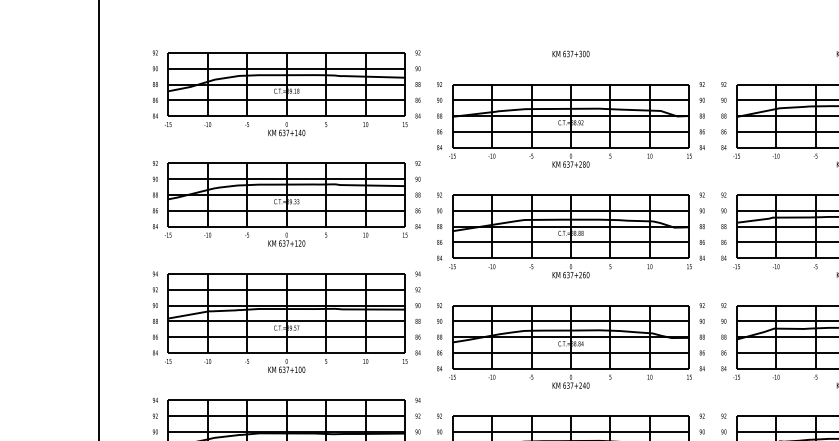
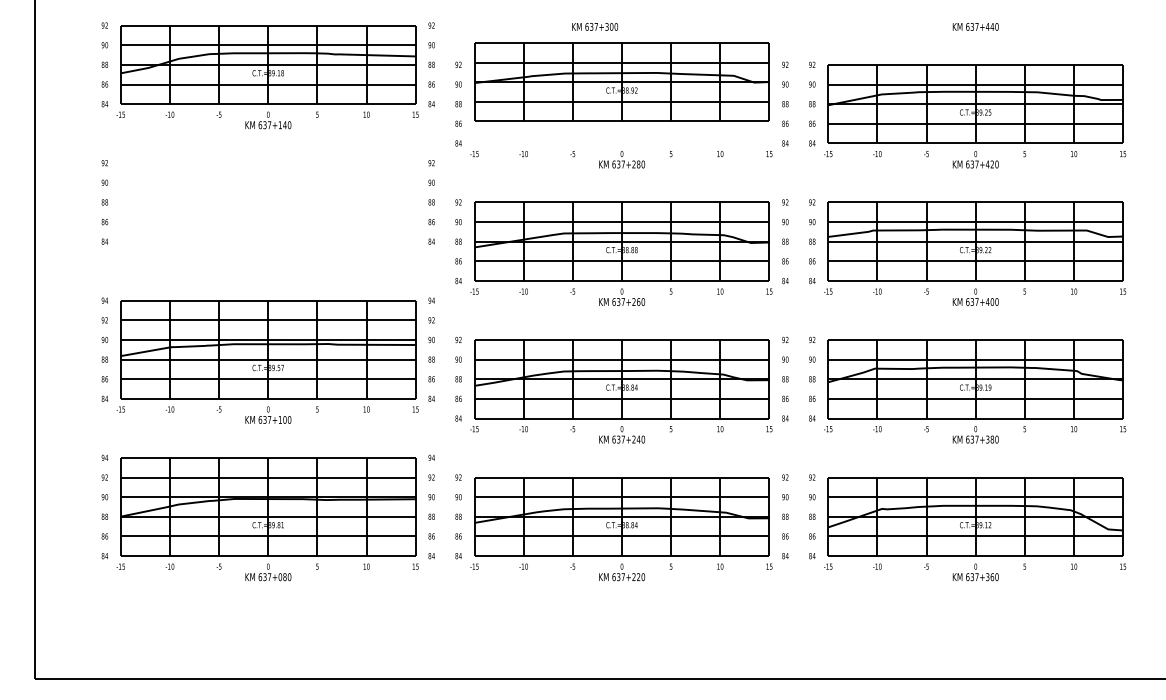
text: (571, 53) -> (595, 26), moved
part: (570, 115) -> (621, 81), moved
part: (286, 204) -> (267, 214), removed

